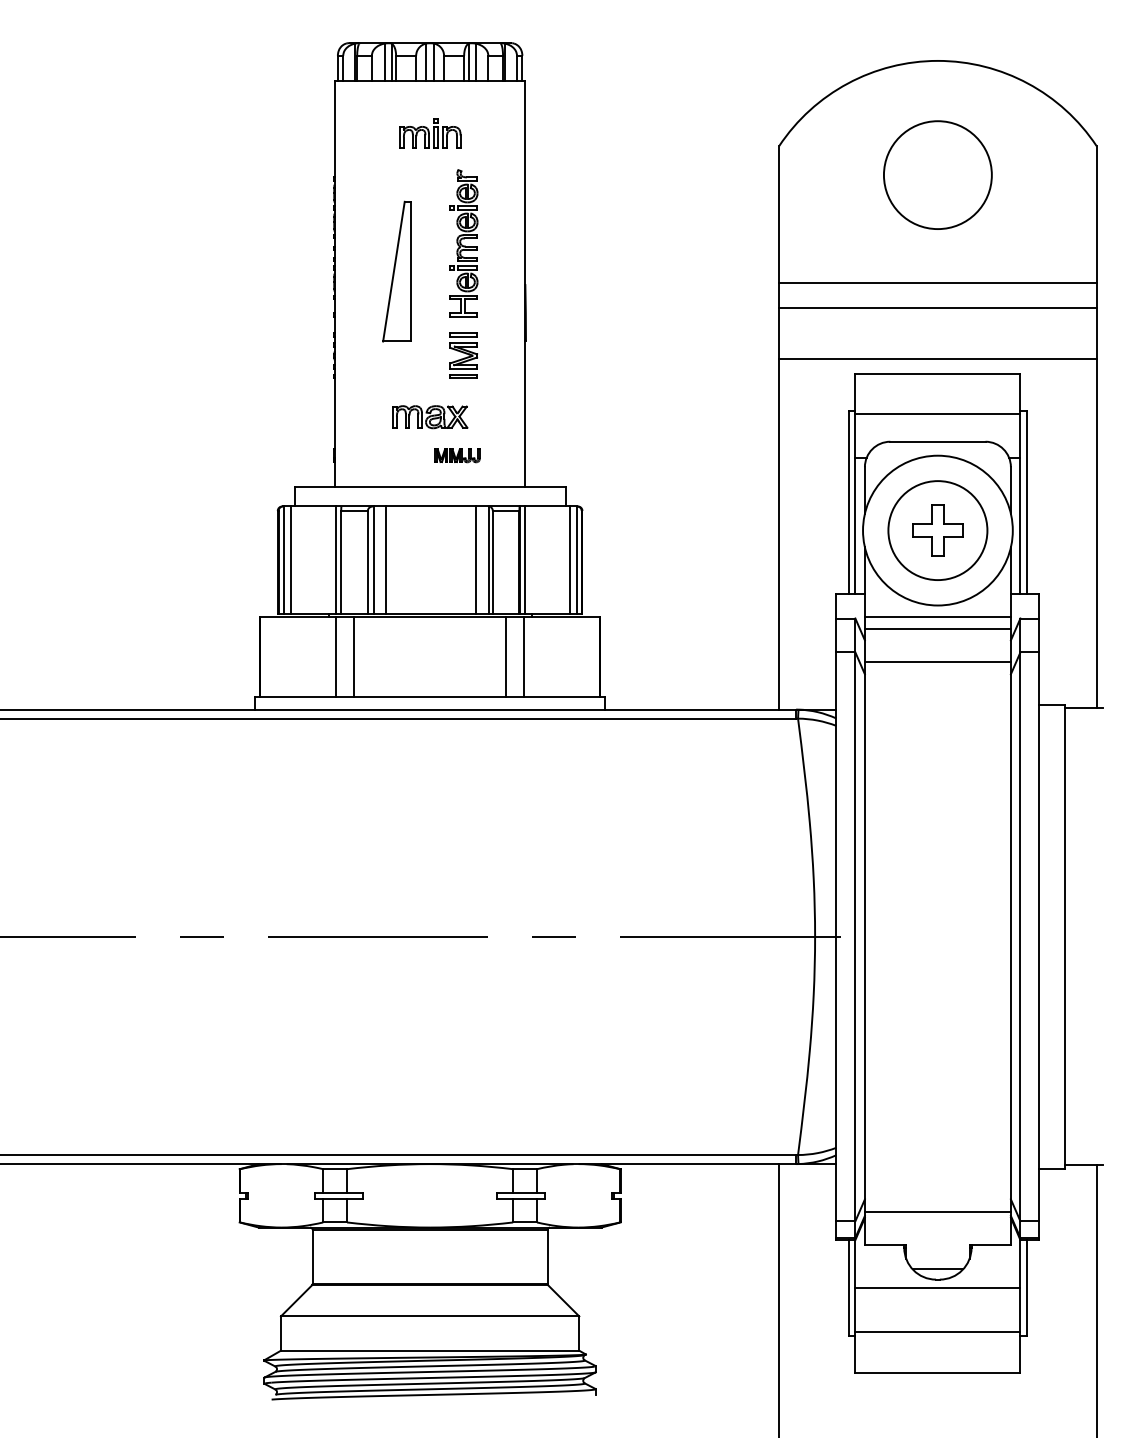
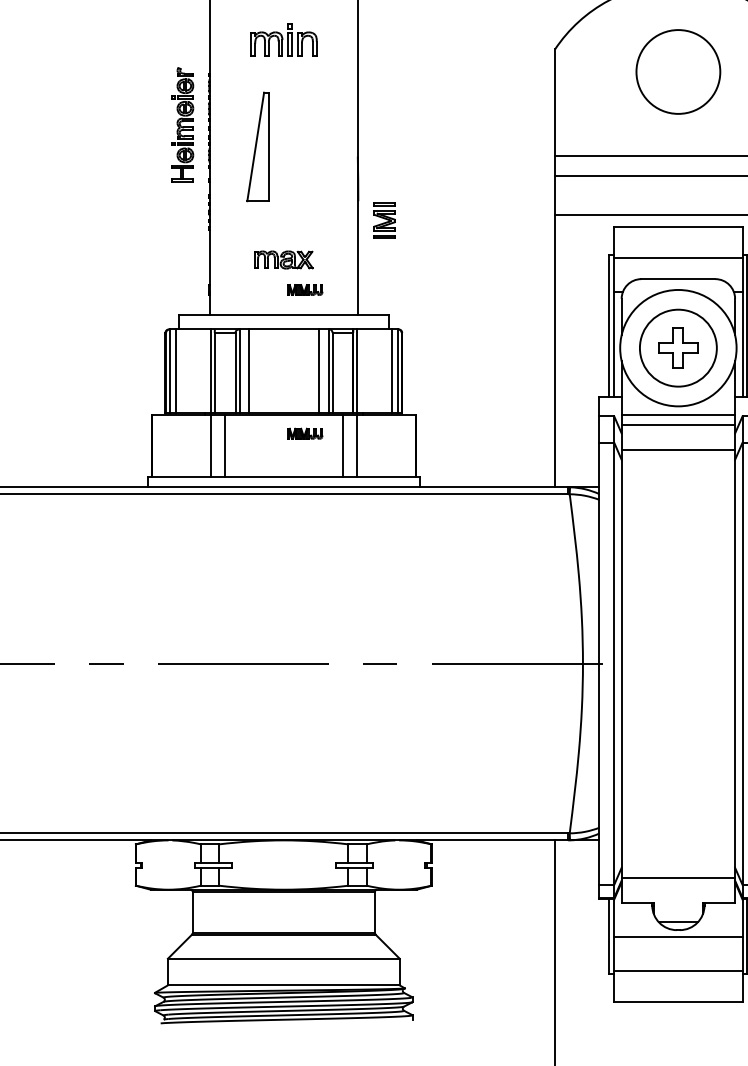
part: (430, 133) -> (284, 39), size x1.4
part: (463, 243) -> (182, 125), moved
part: (463, 355) -> (384, 220), moved
part: (457, 640) -> (305, 433), added

